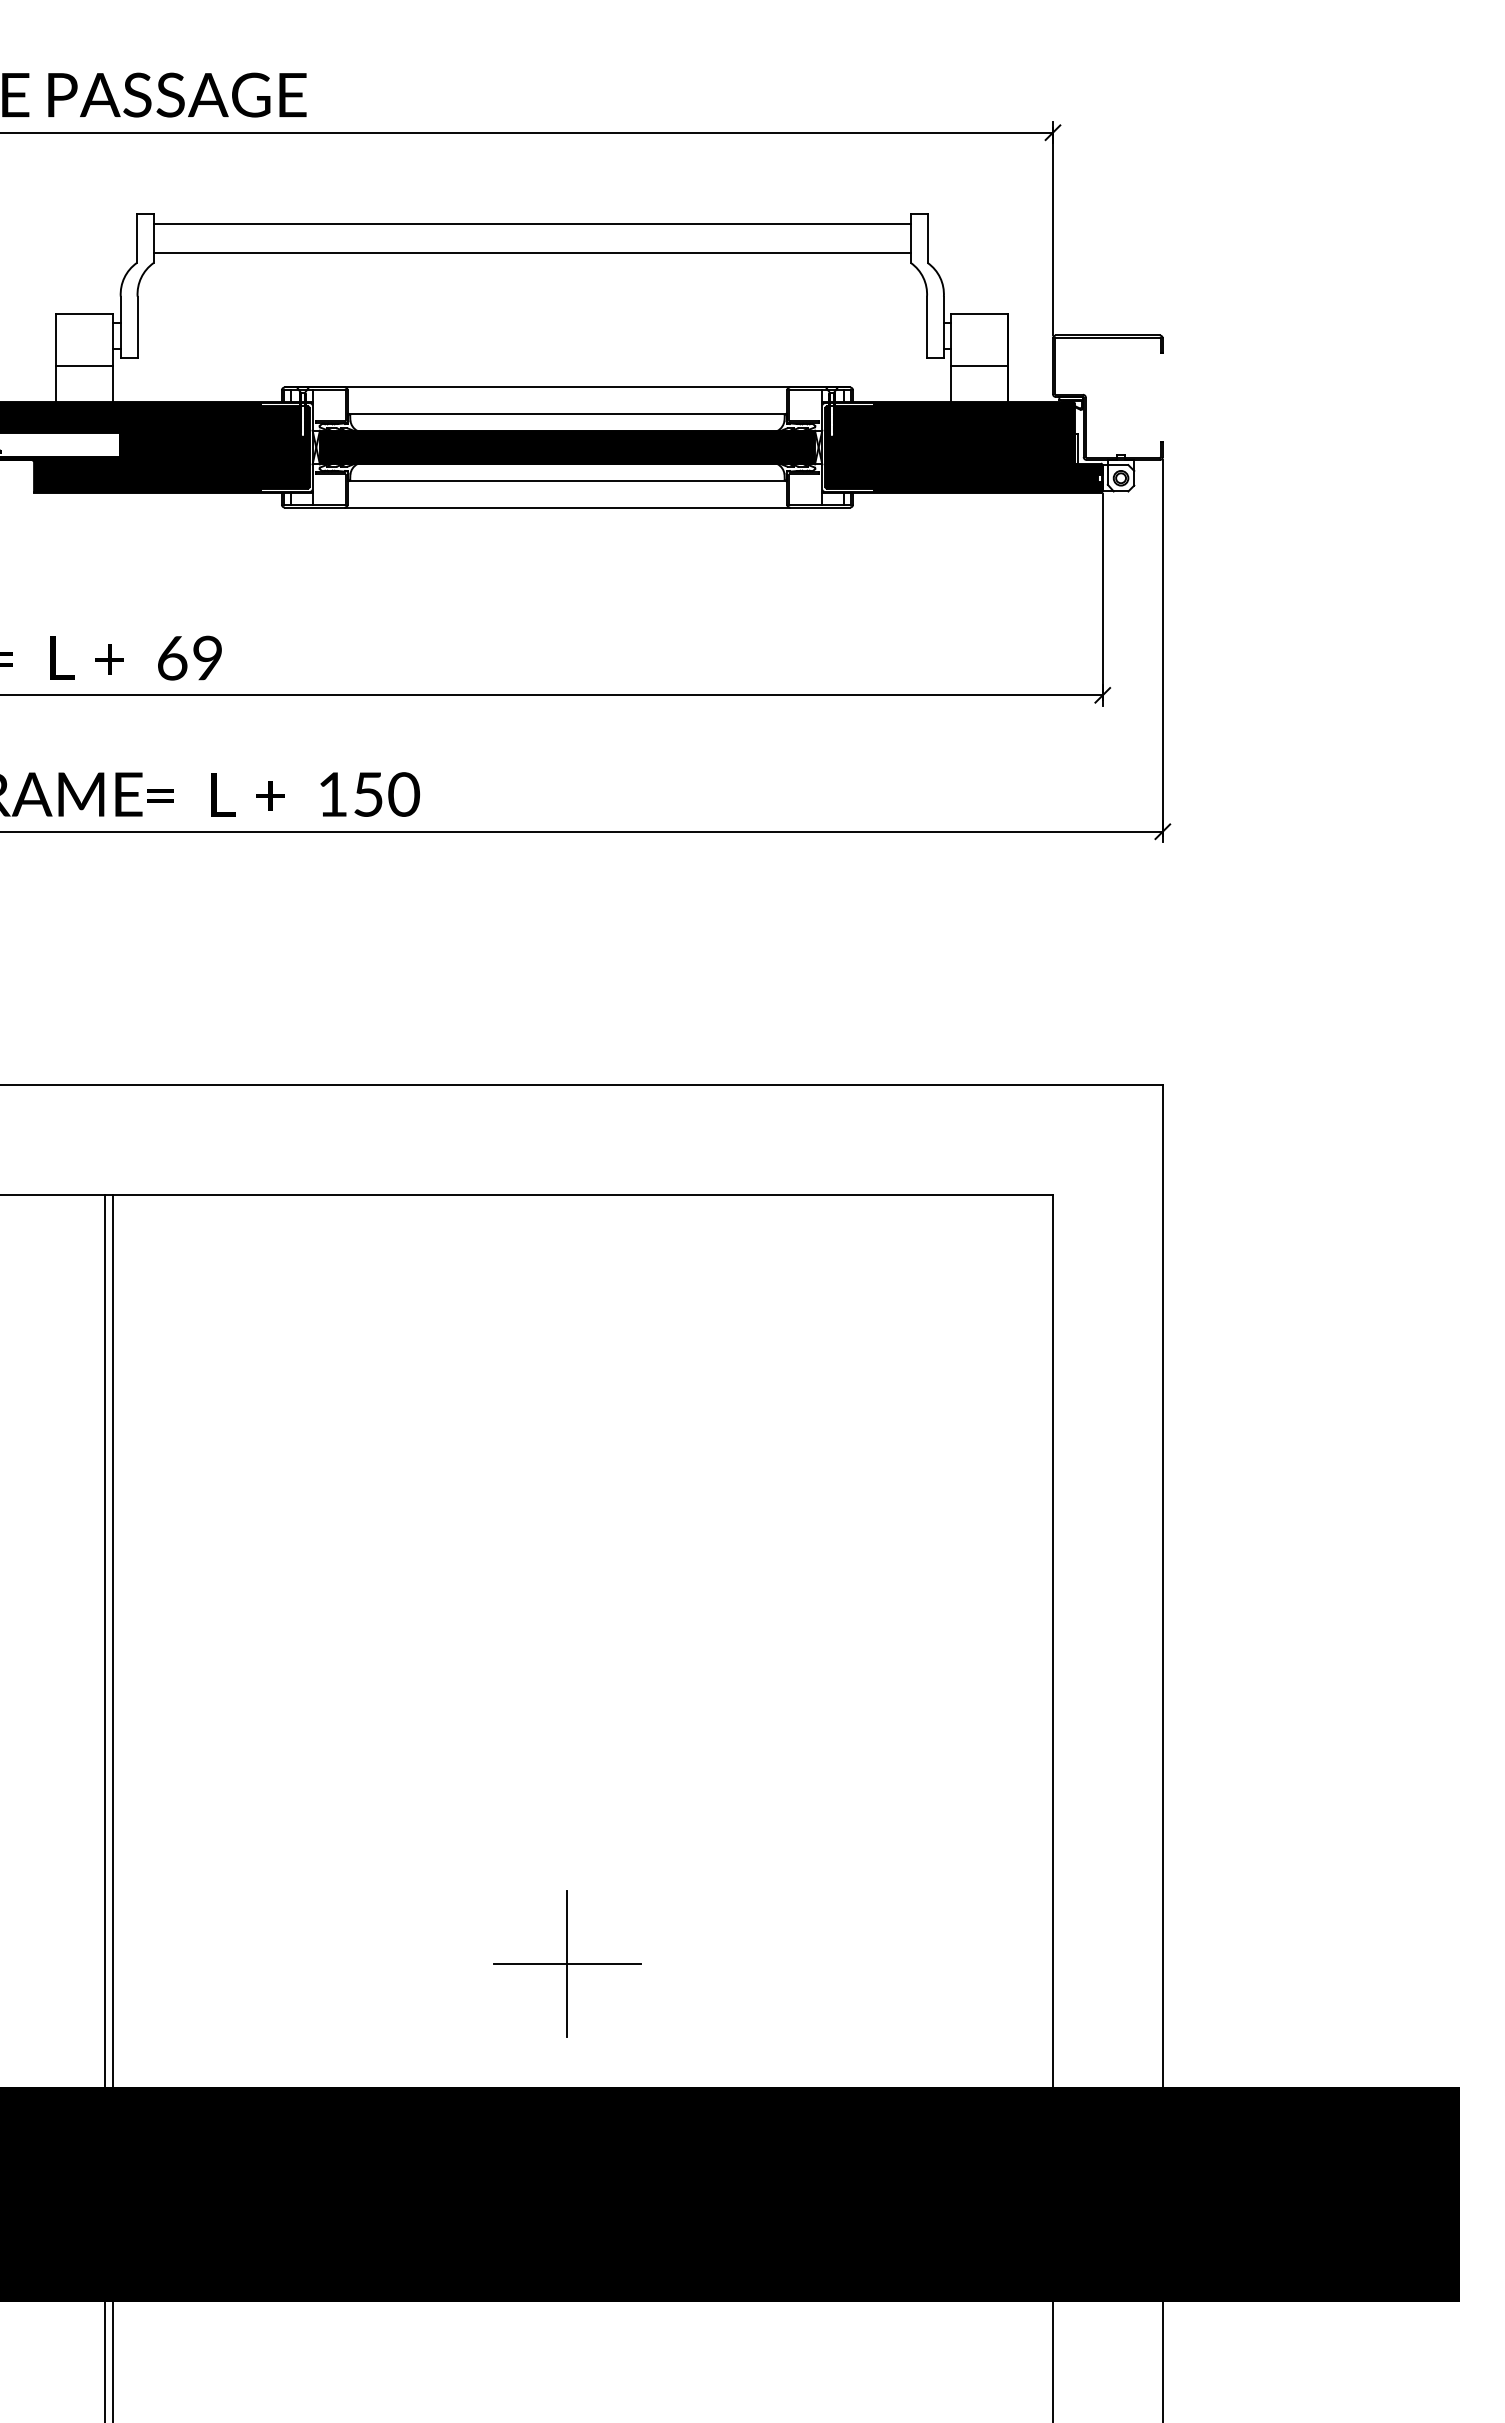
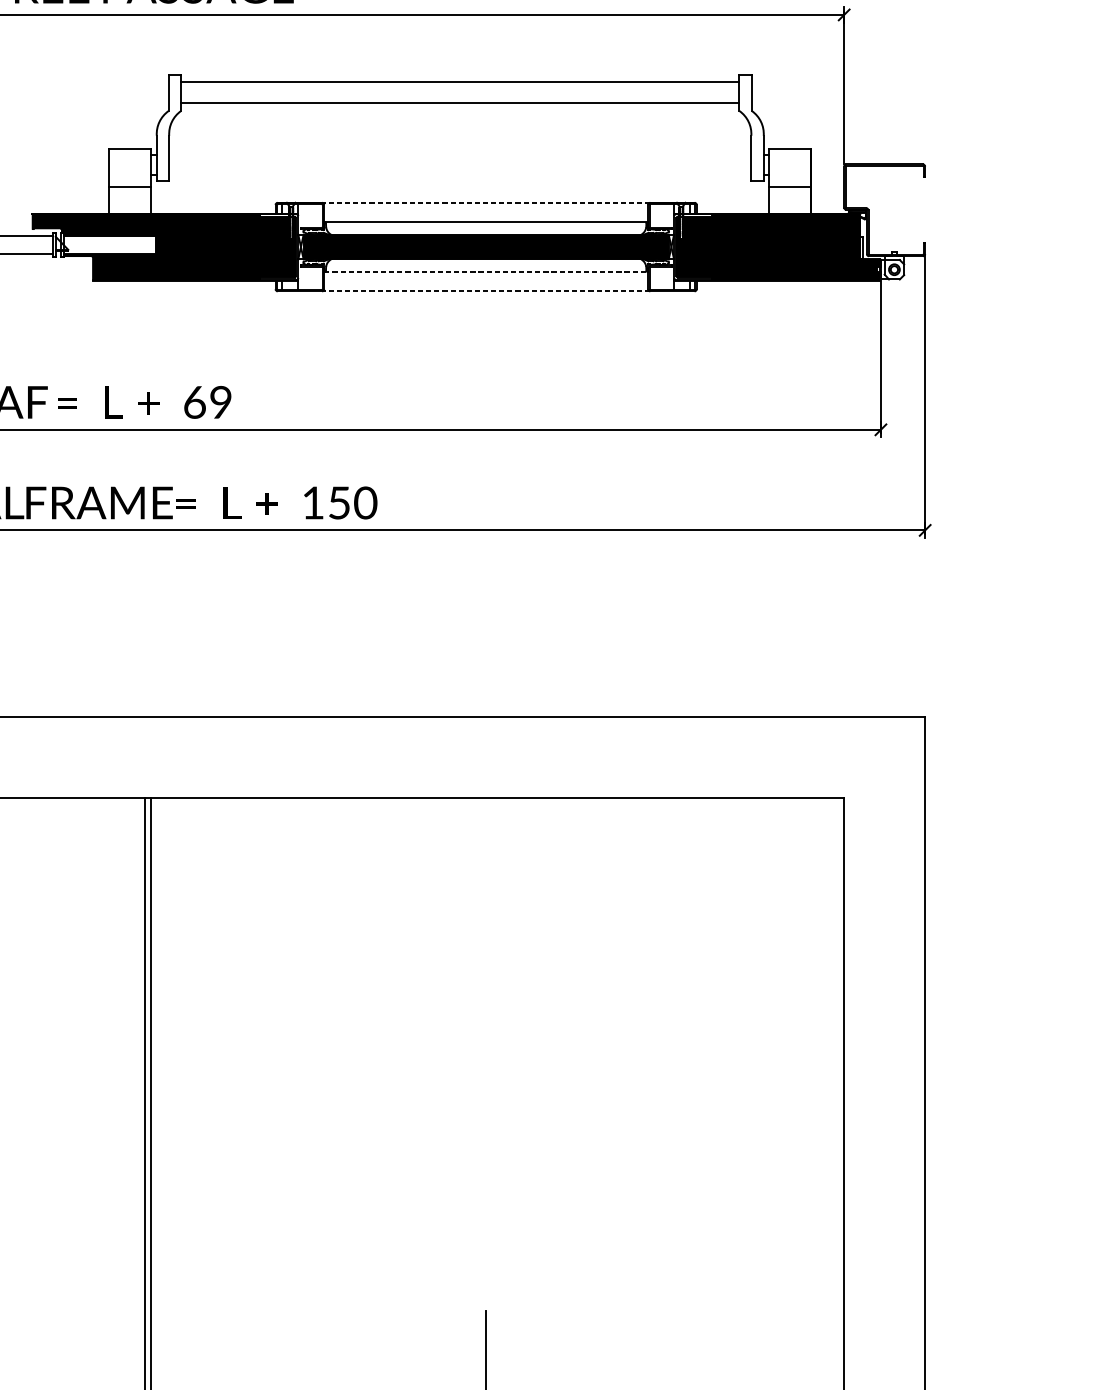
line: (567, 387) -> (486, 202), solid -> dashed
line: (567, 481) -> (486, 272), solid -> dashed
line: (567, 507) -> (486, 291), solid -> dashed
line: (567, 1963) -> (486, 1364), removed

